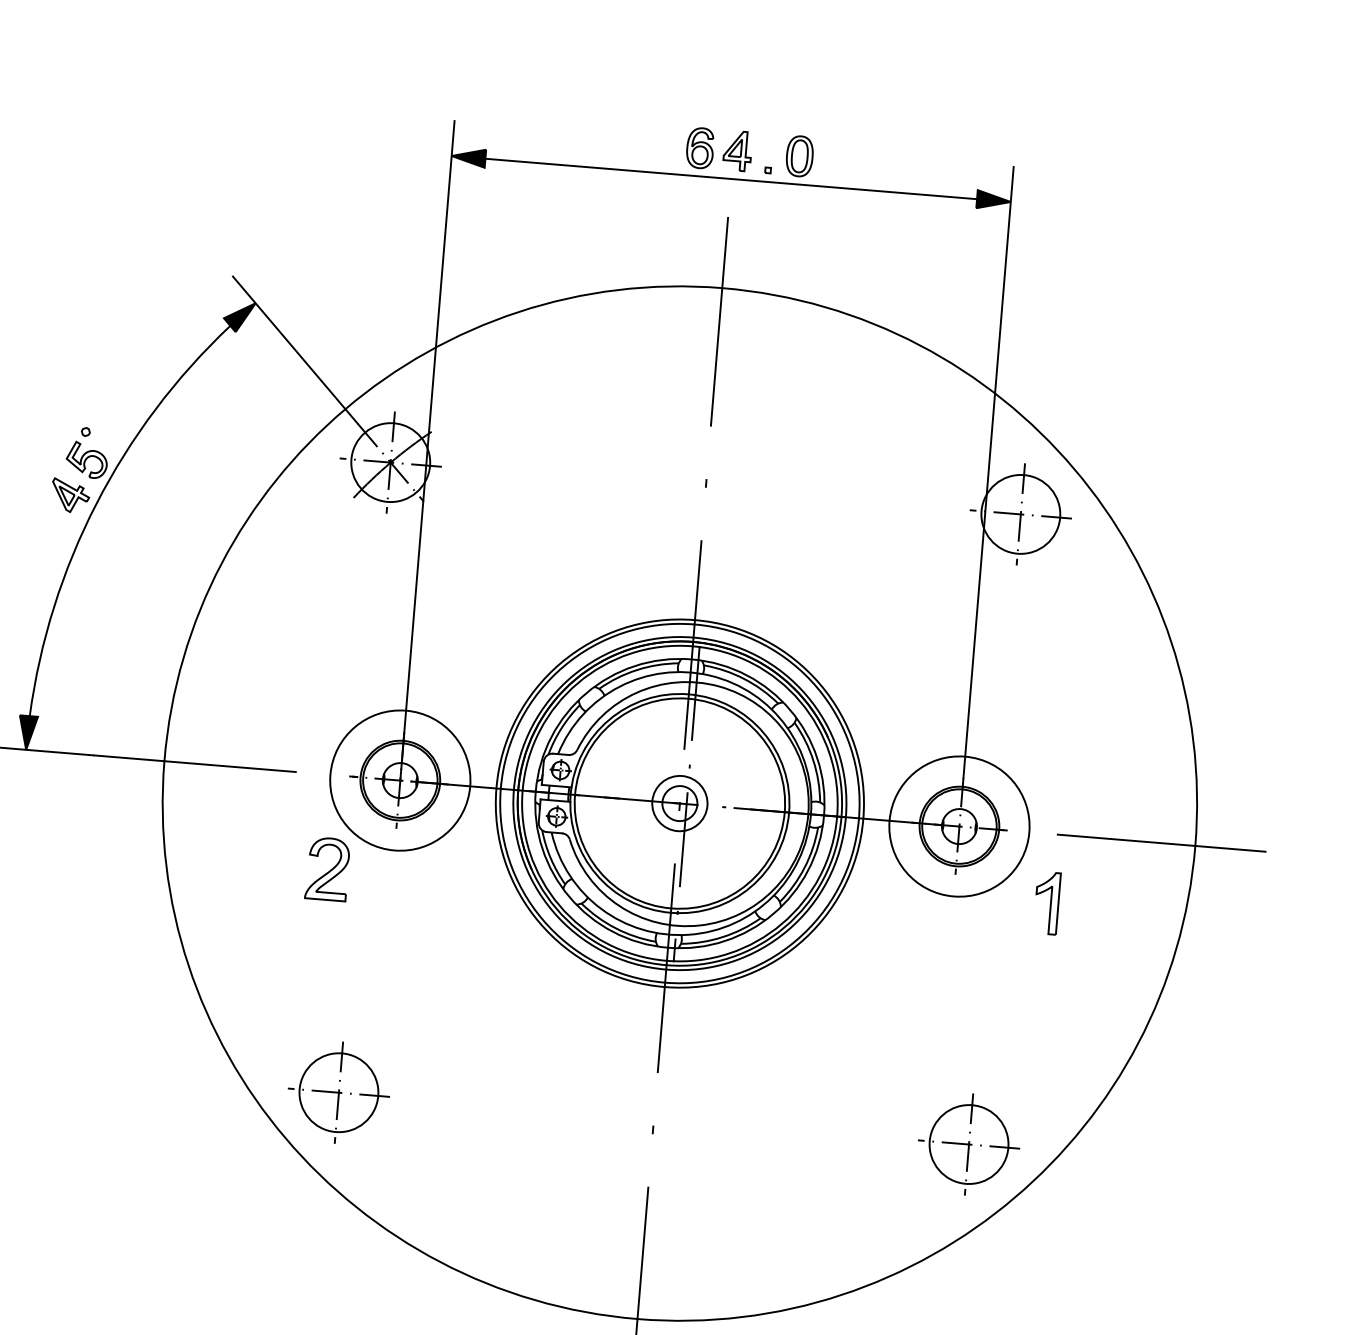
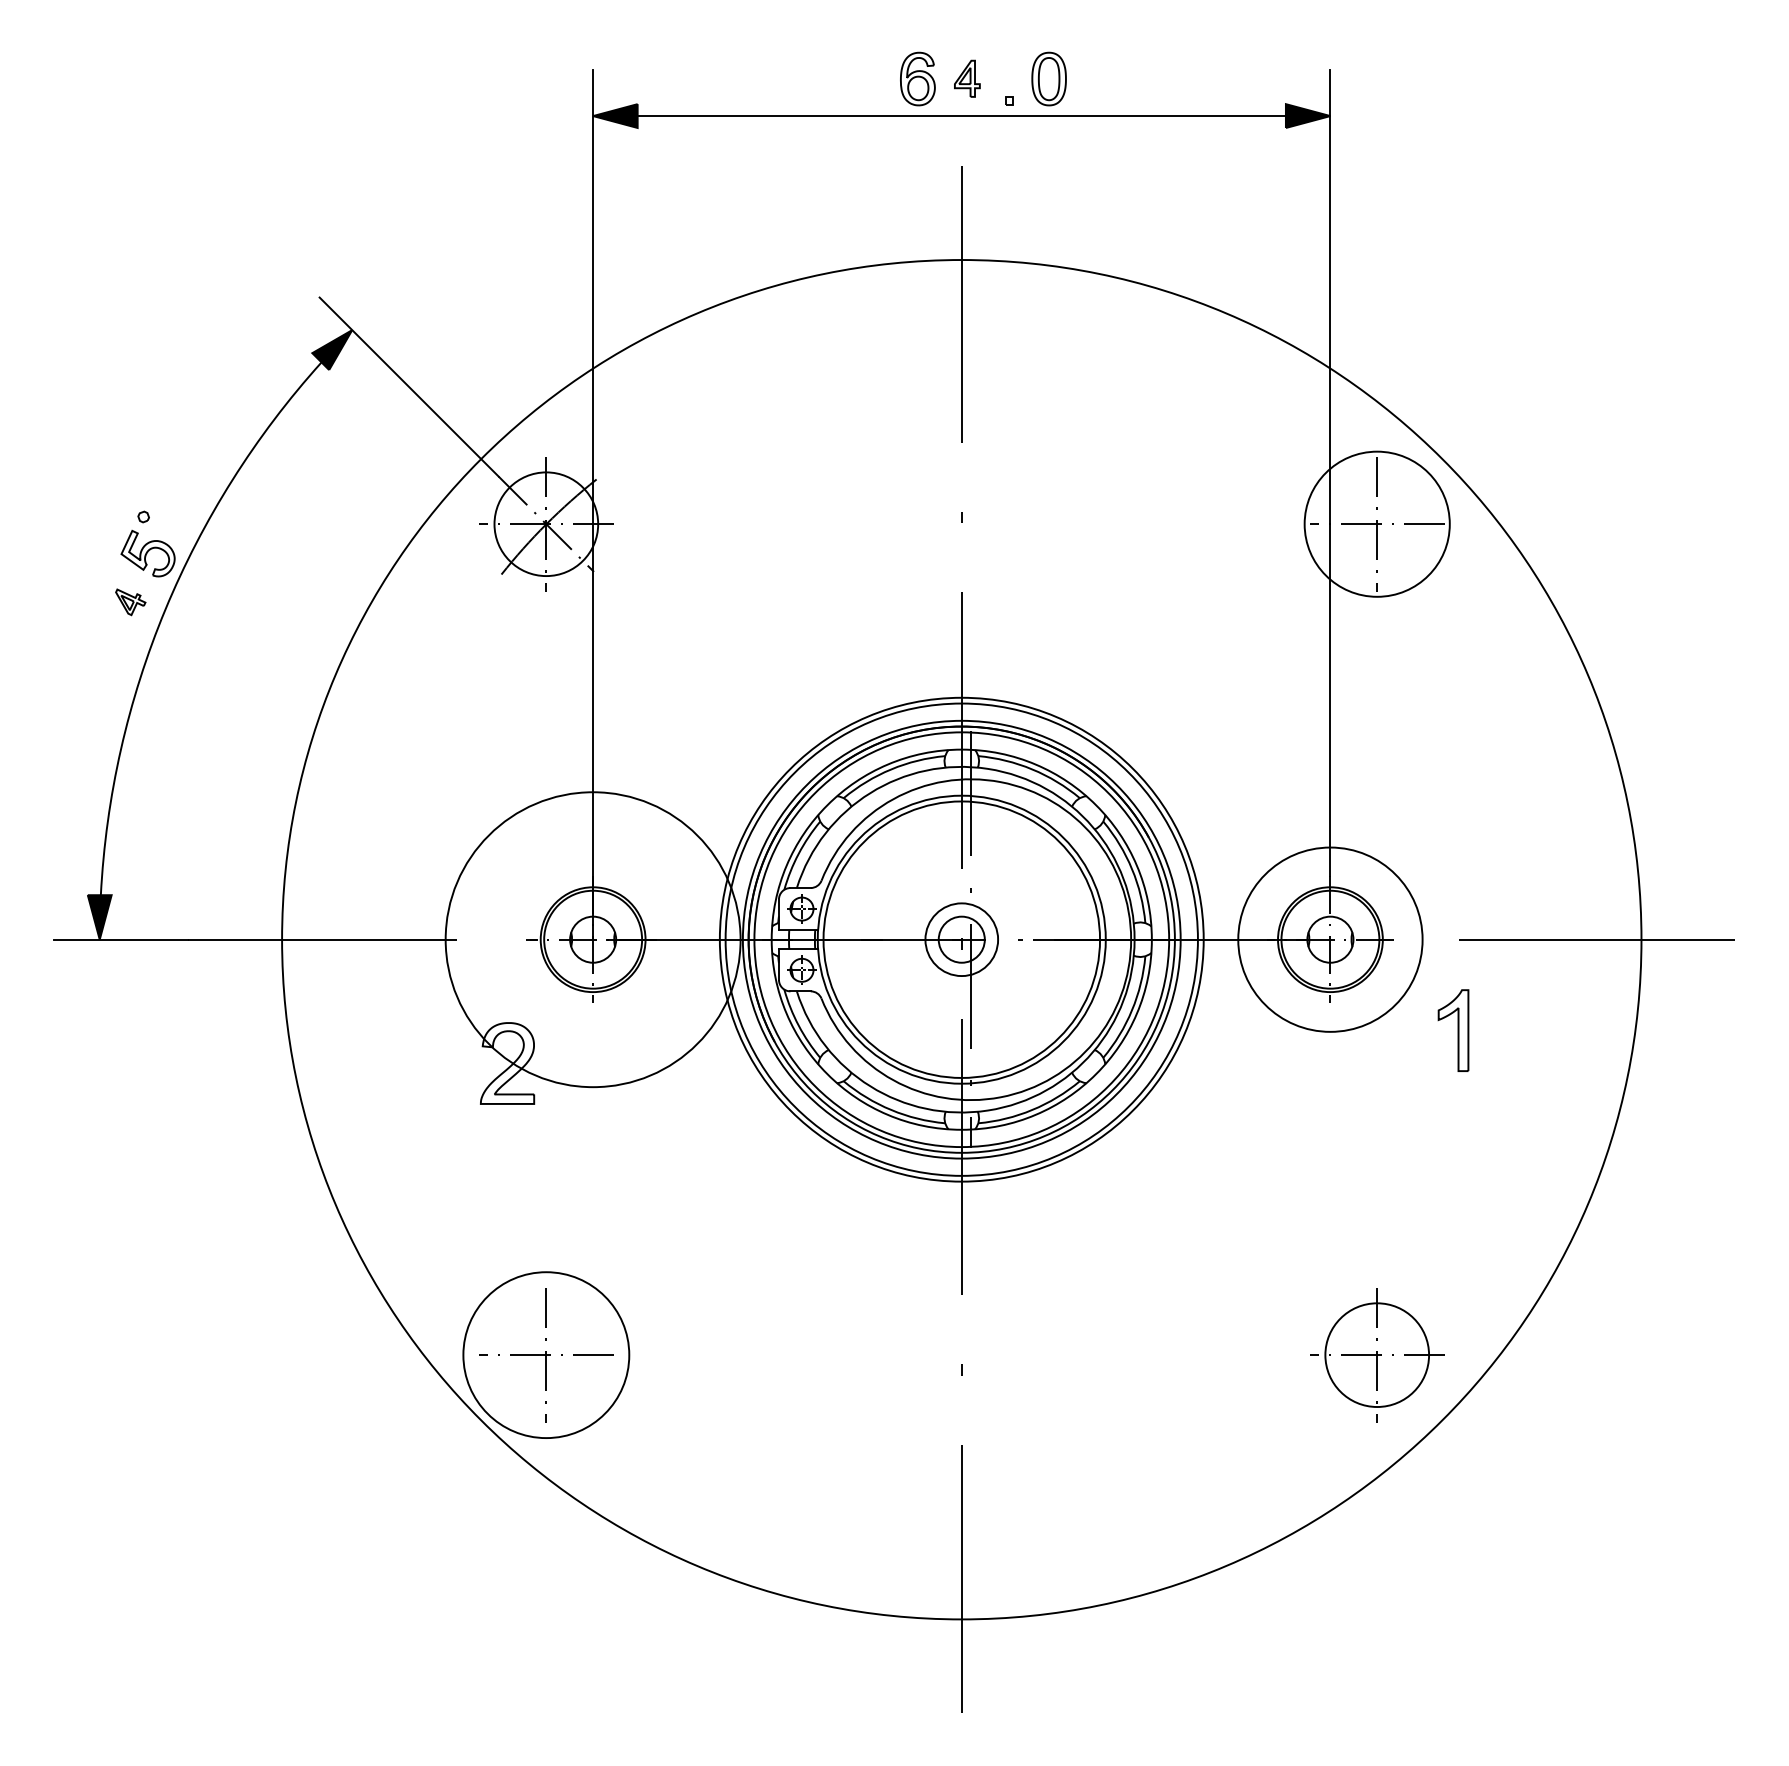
part: (737, 150) -> (967, 78), size x0.7
part: (70, 496) -> (130, 602), size x0.6
circle: (1021, 514) -> (1377, 524), size x1.4
circle: (399, 780) -> (592, 939), size x1.6
circle: (339, 1093) -> (546, 1355), size x1.6

